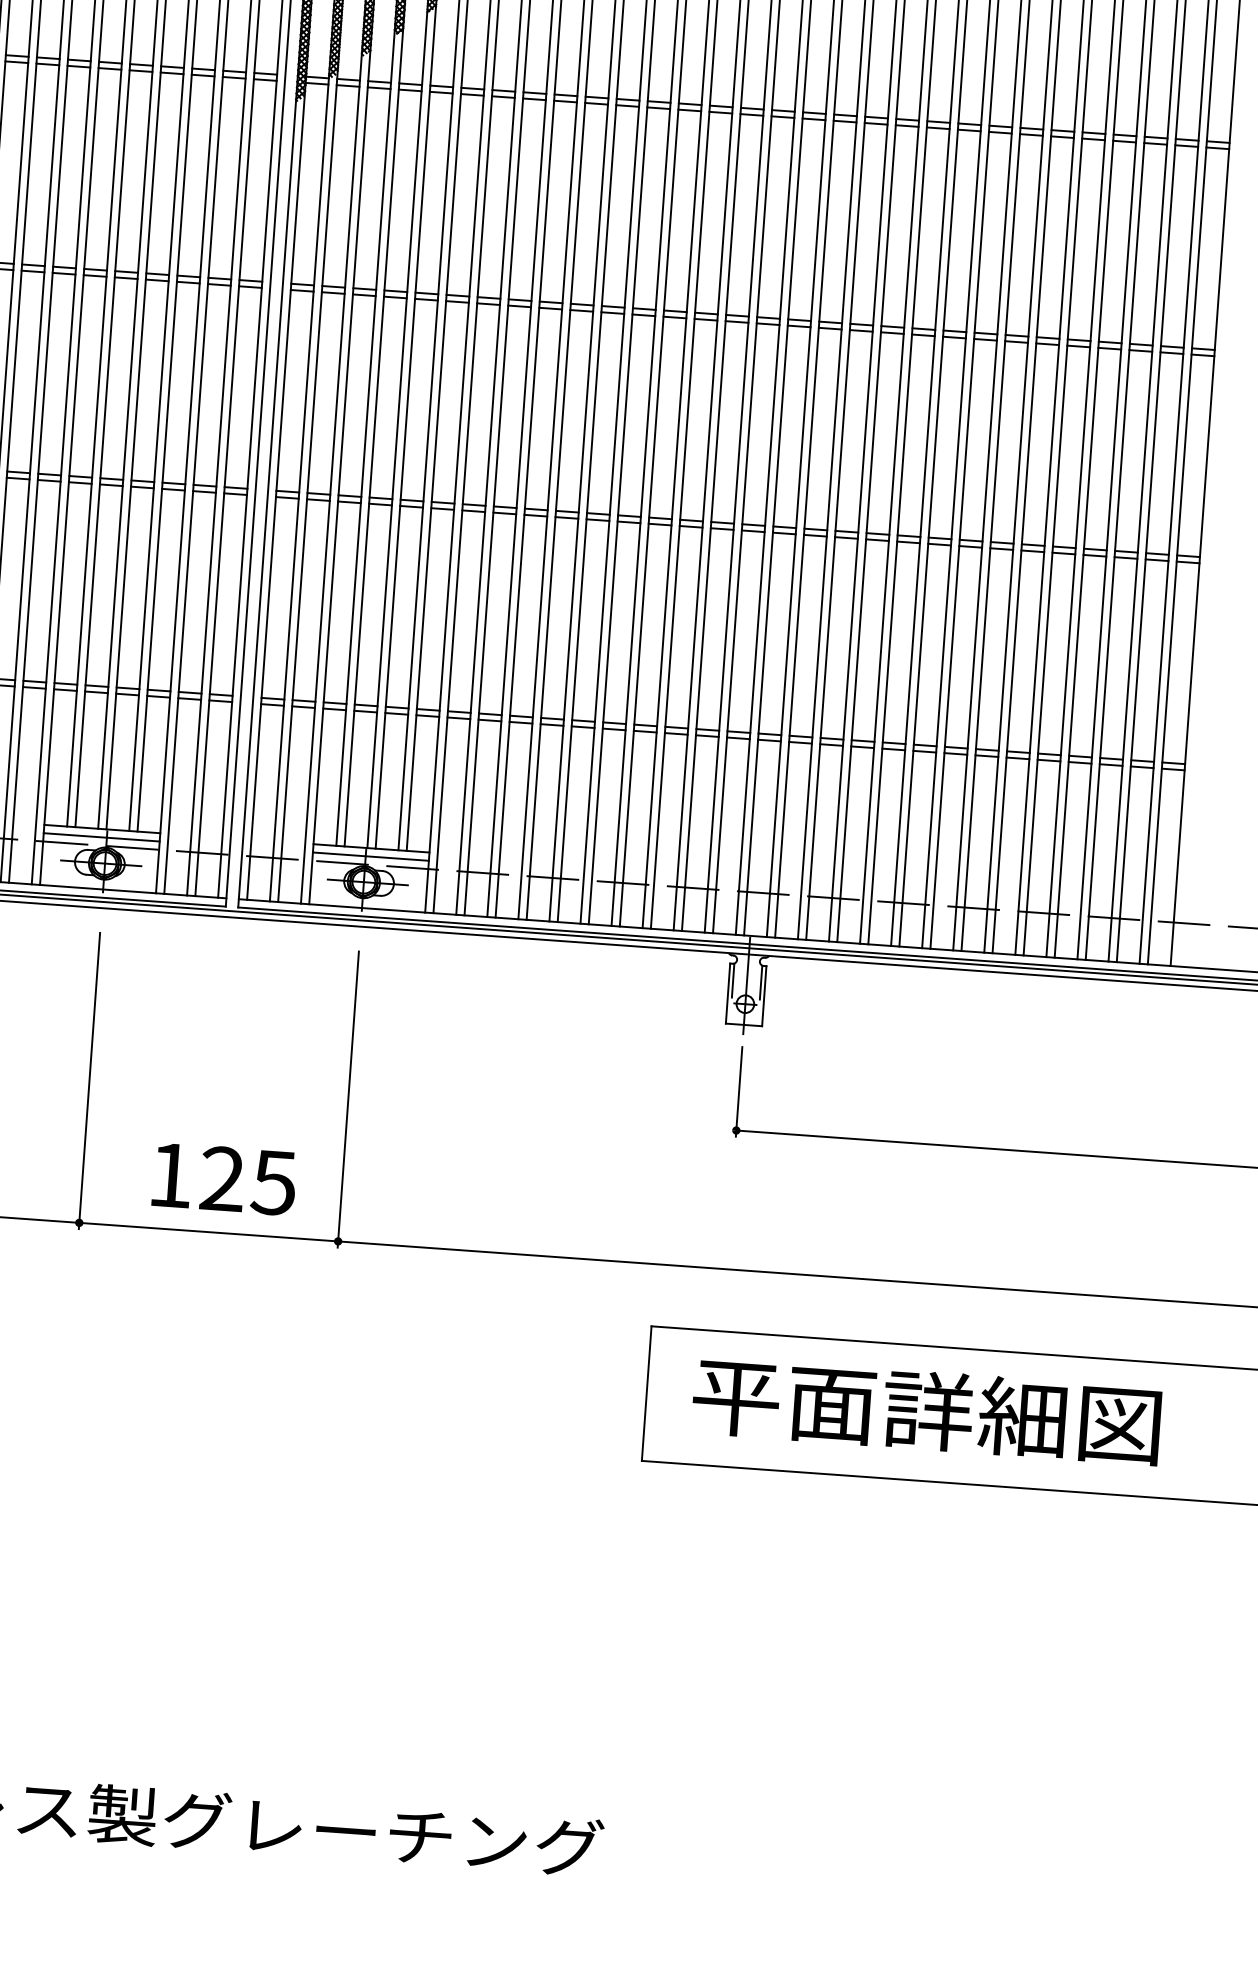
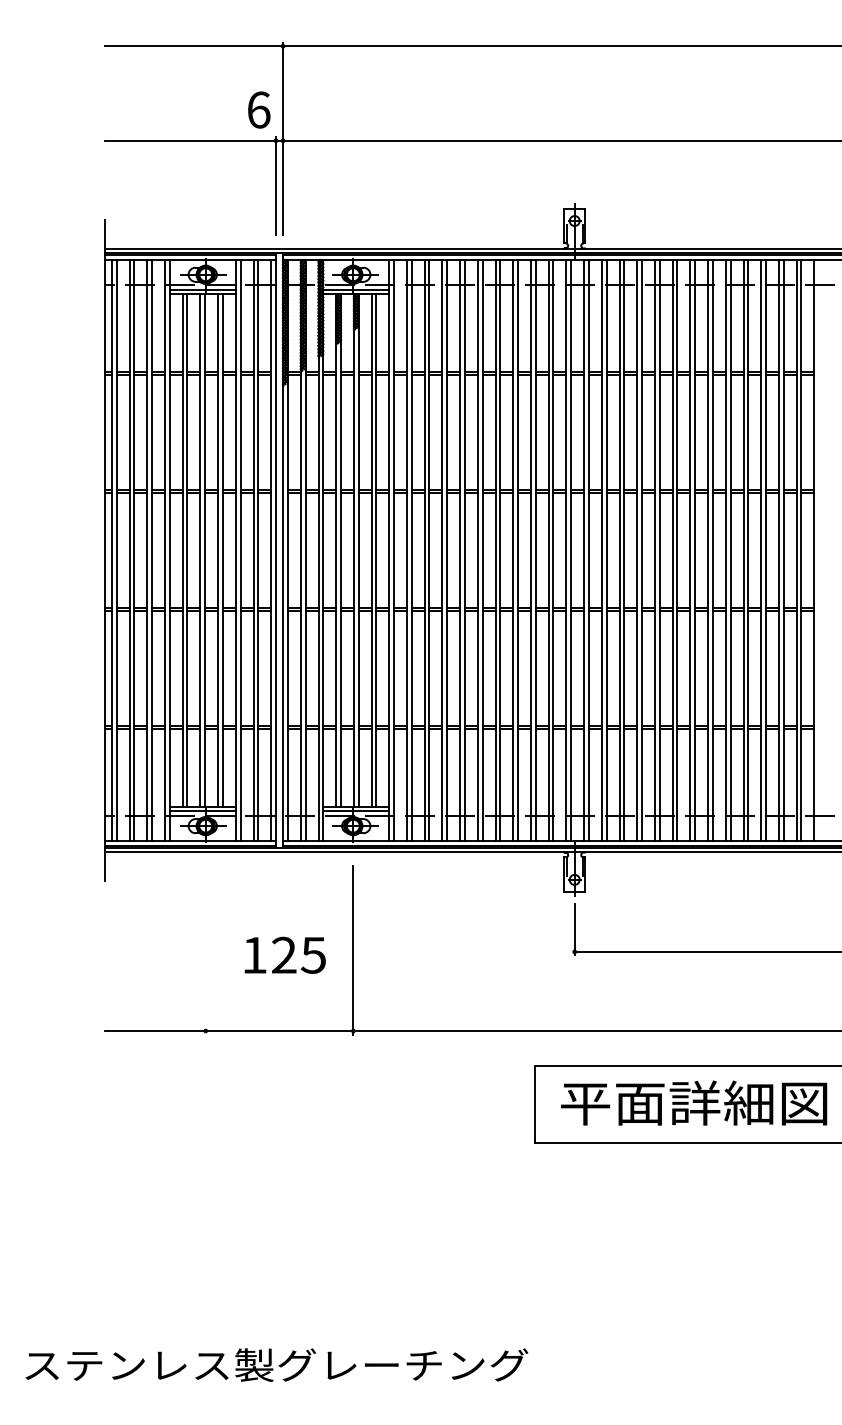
line: (89, 1079) -> (205, 949), removed
text: (223, 1177) -> (284, 954), moved

